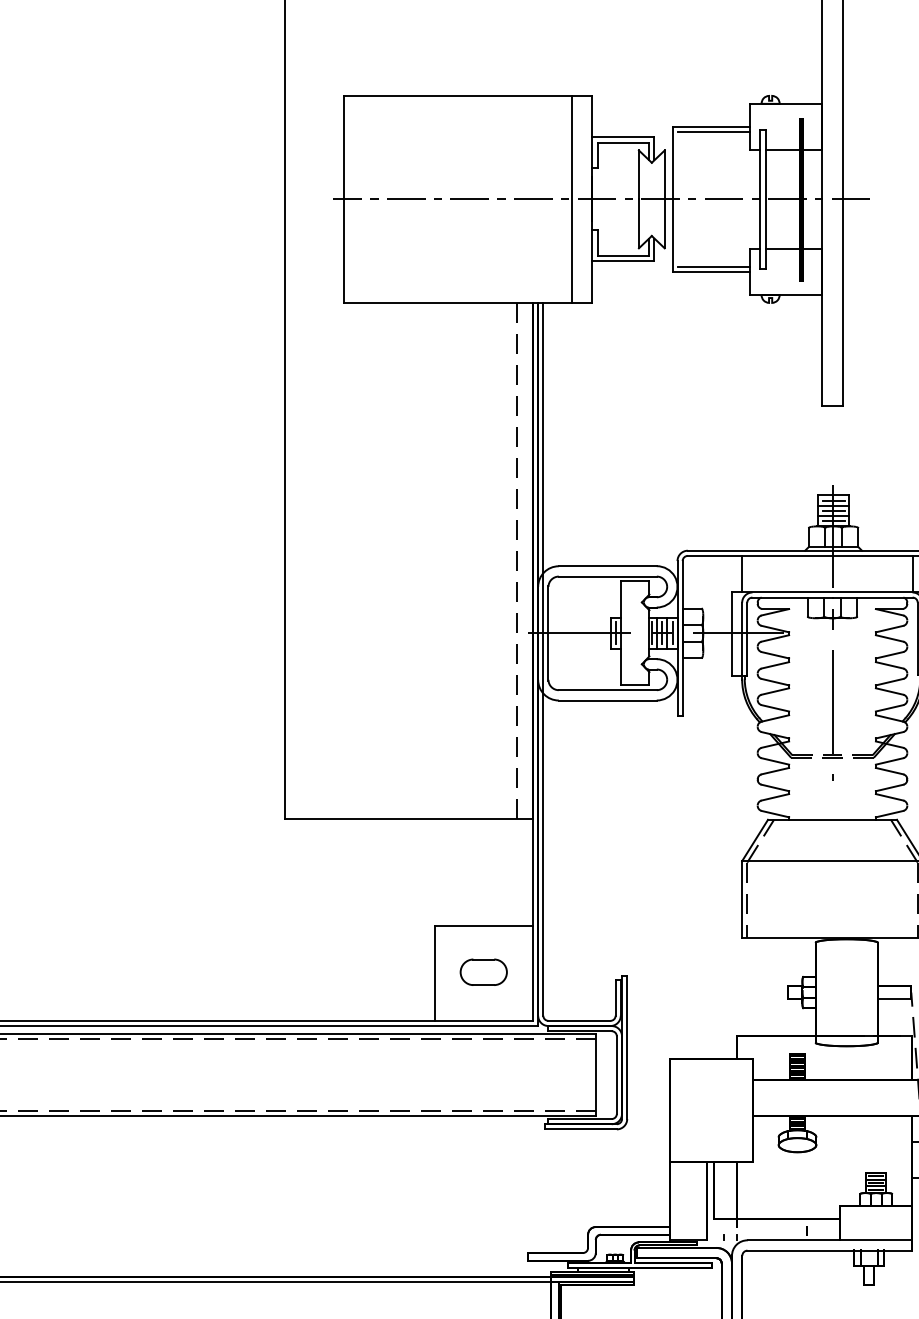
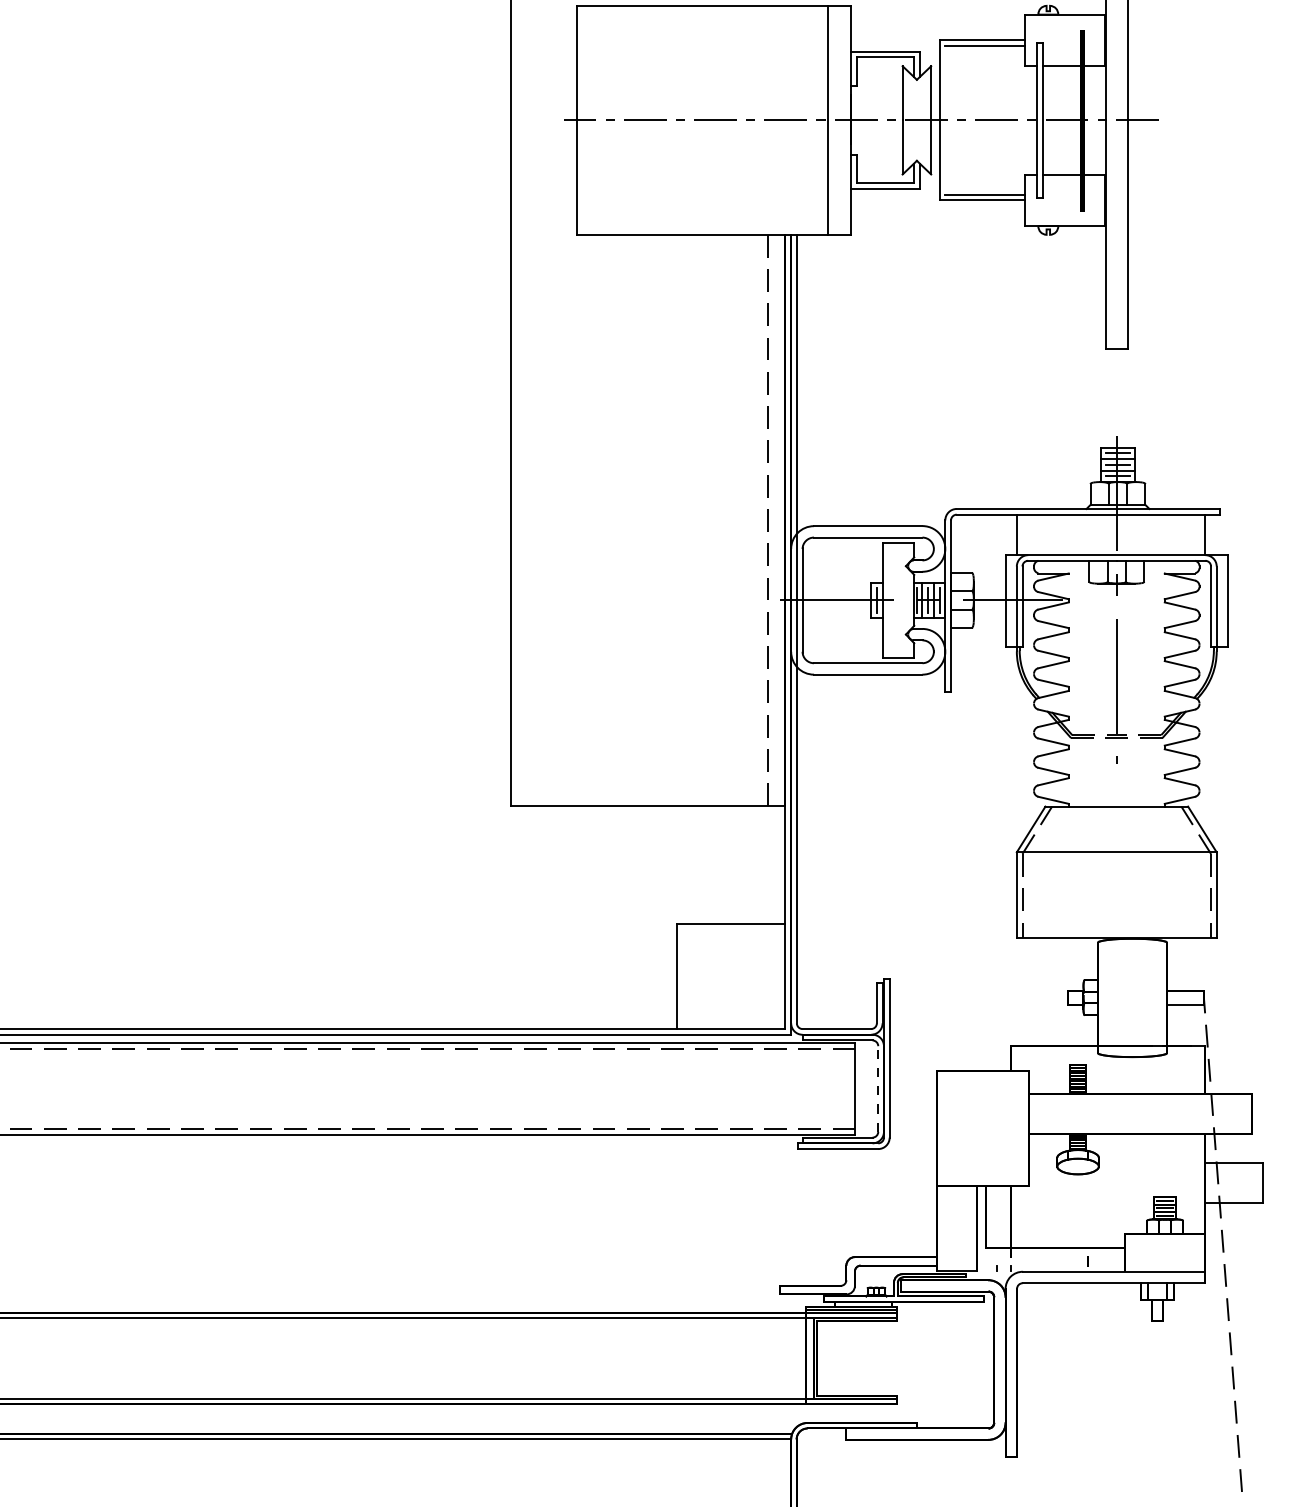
part: (483, 972) -> (730, 975), removed
line: (617, 1075) -> (878, 1089), solid -> dashed

